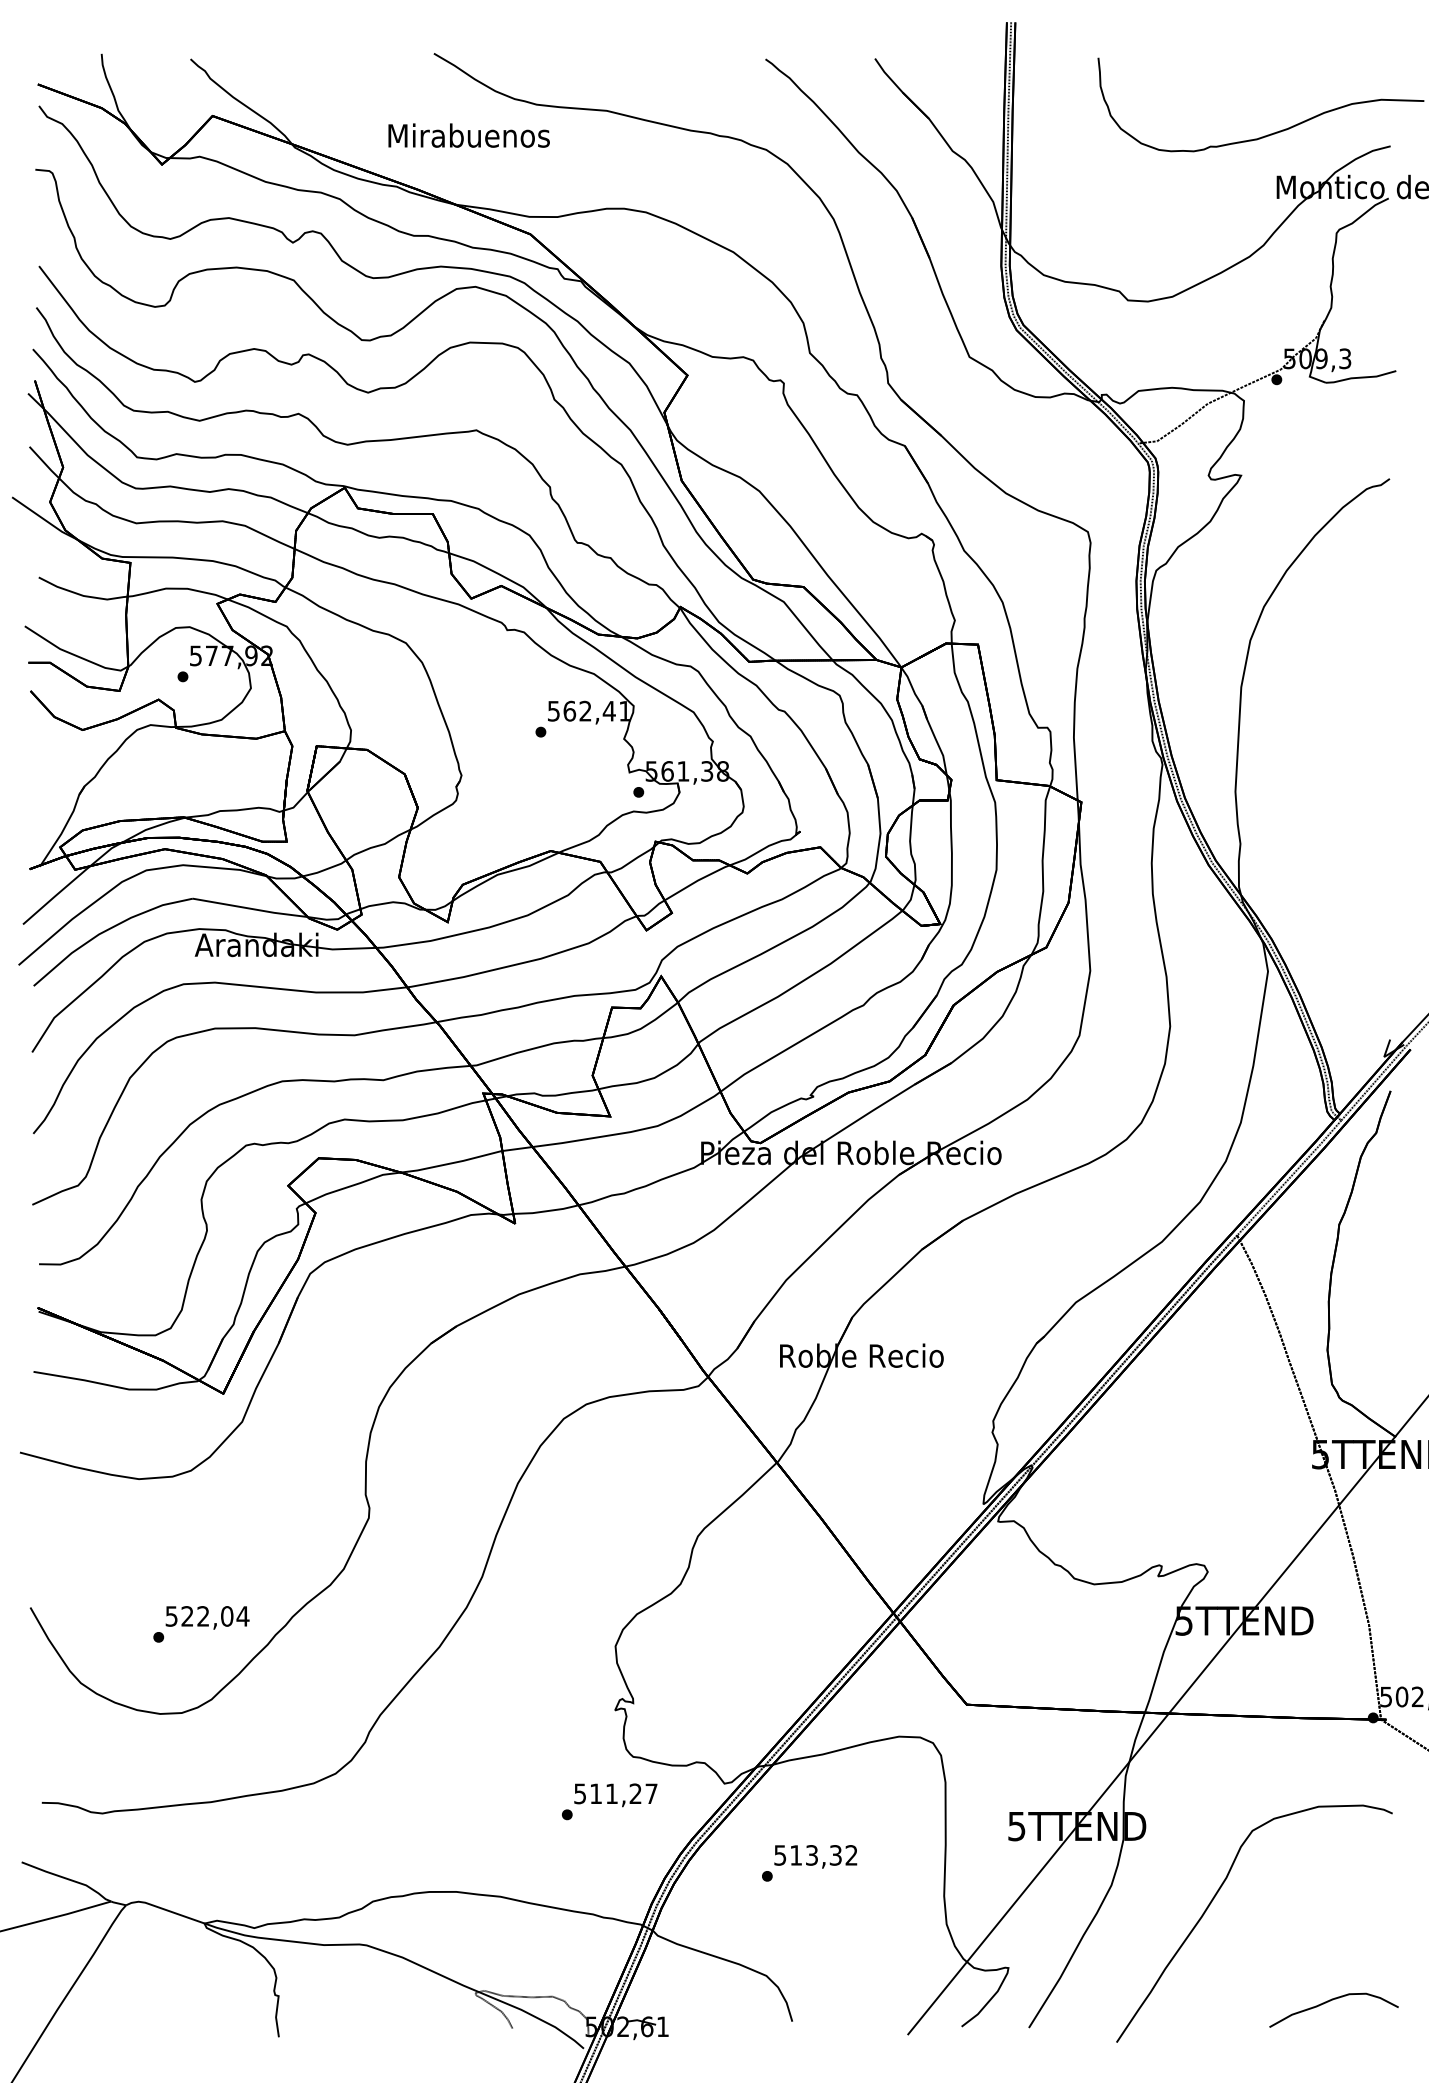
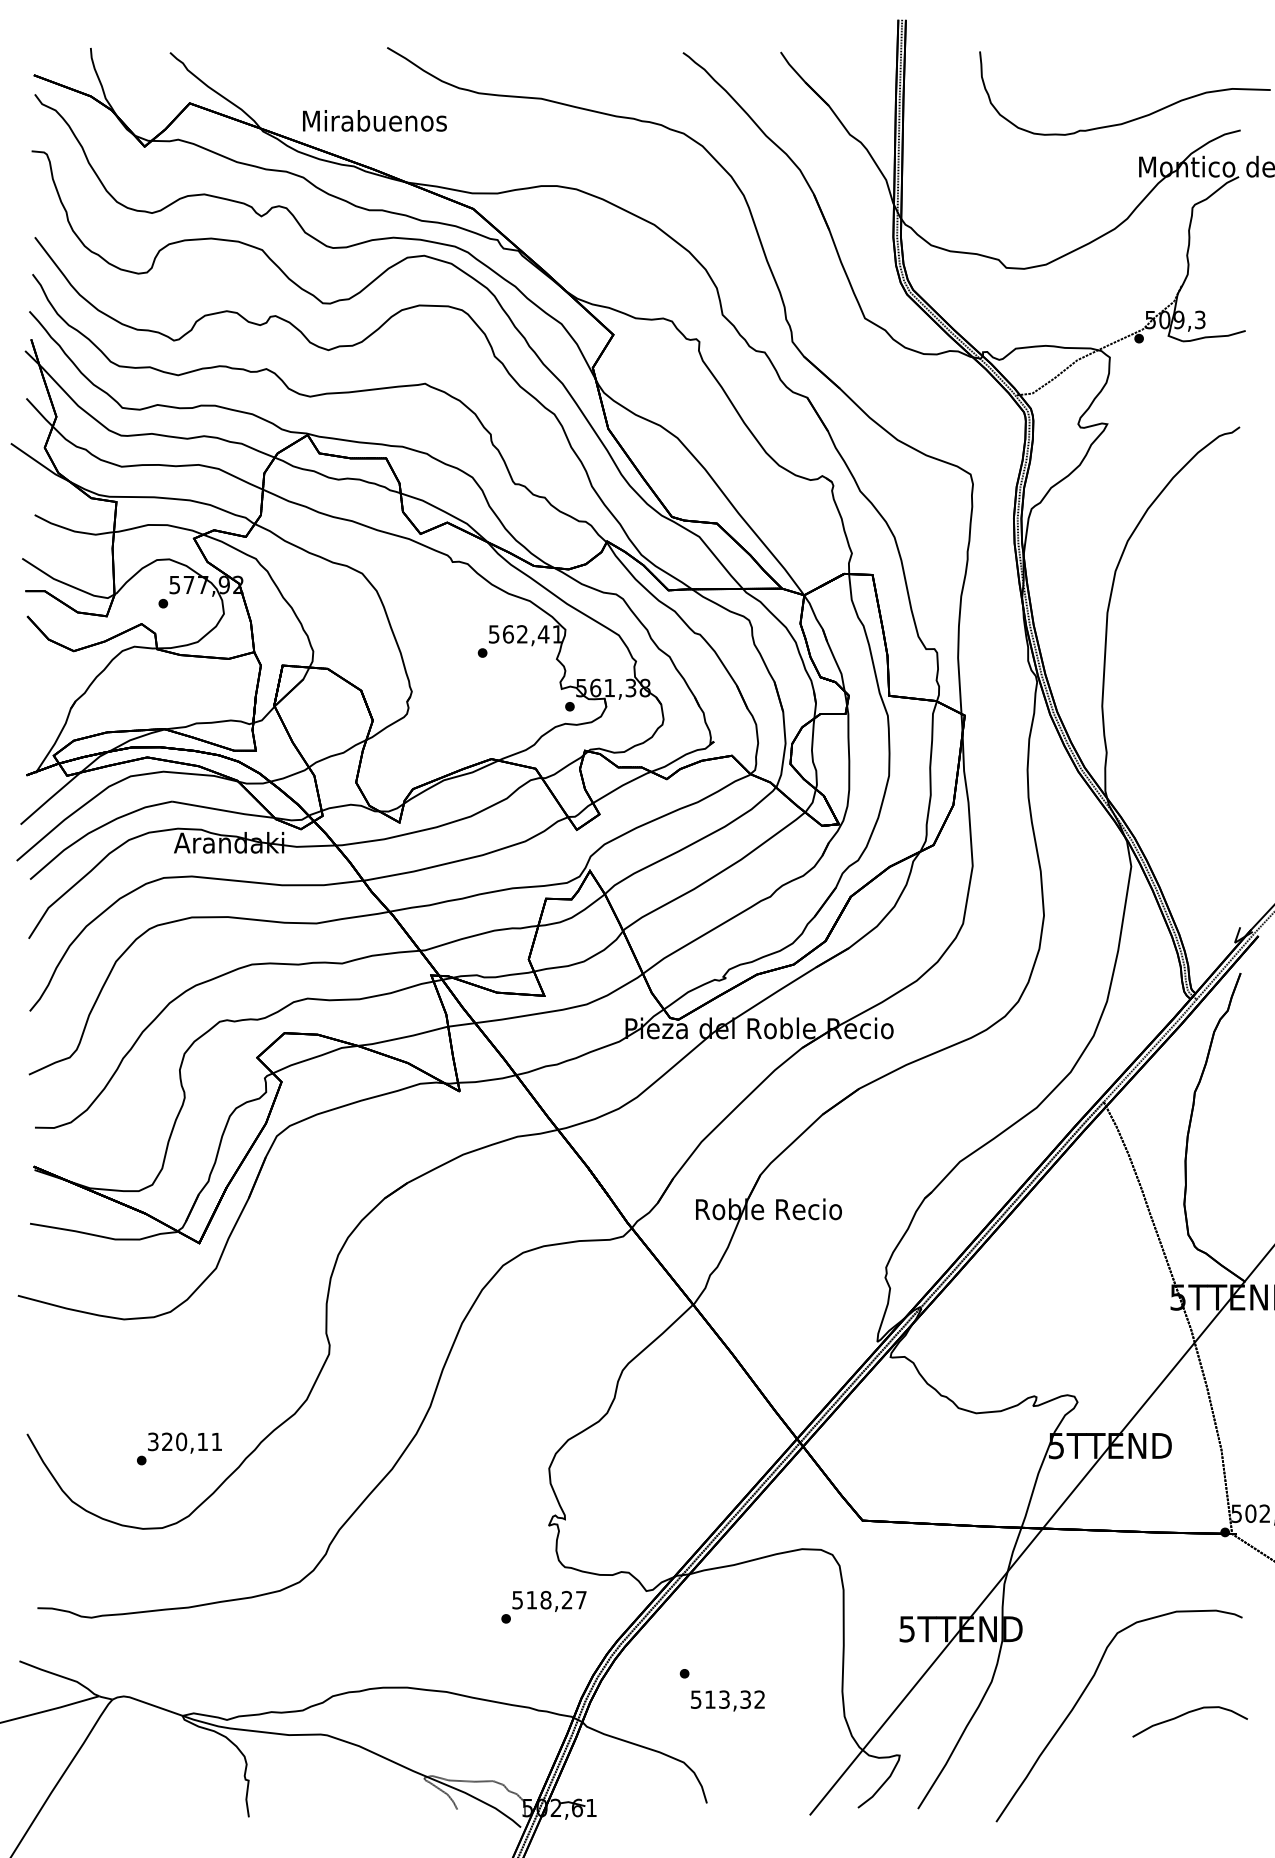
text: (468, 135) -> (374, 120), moved
text: (207, 1616) -> (185, 1441), 522,04 -> 320,11
text: (611, 1793) -> (545, 1599), 511,27 -> 518,27
text: (815, 1856) -> (727, 1700), moved
curve: (1330, 2001) -> (1187, 1714), moved

